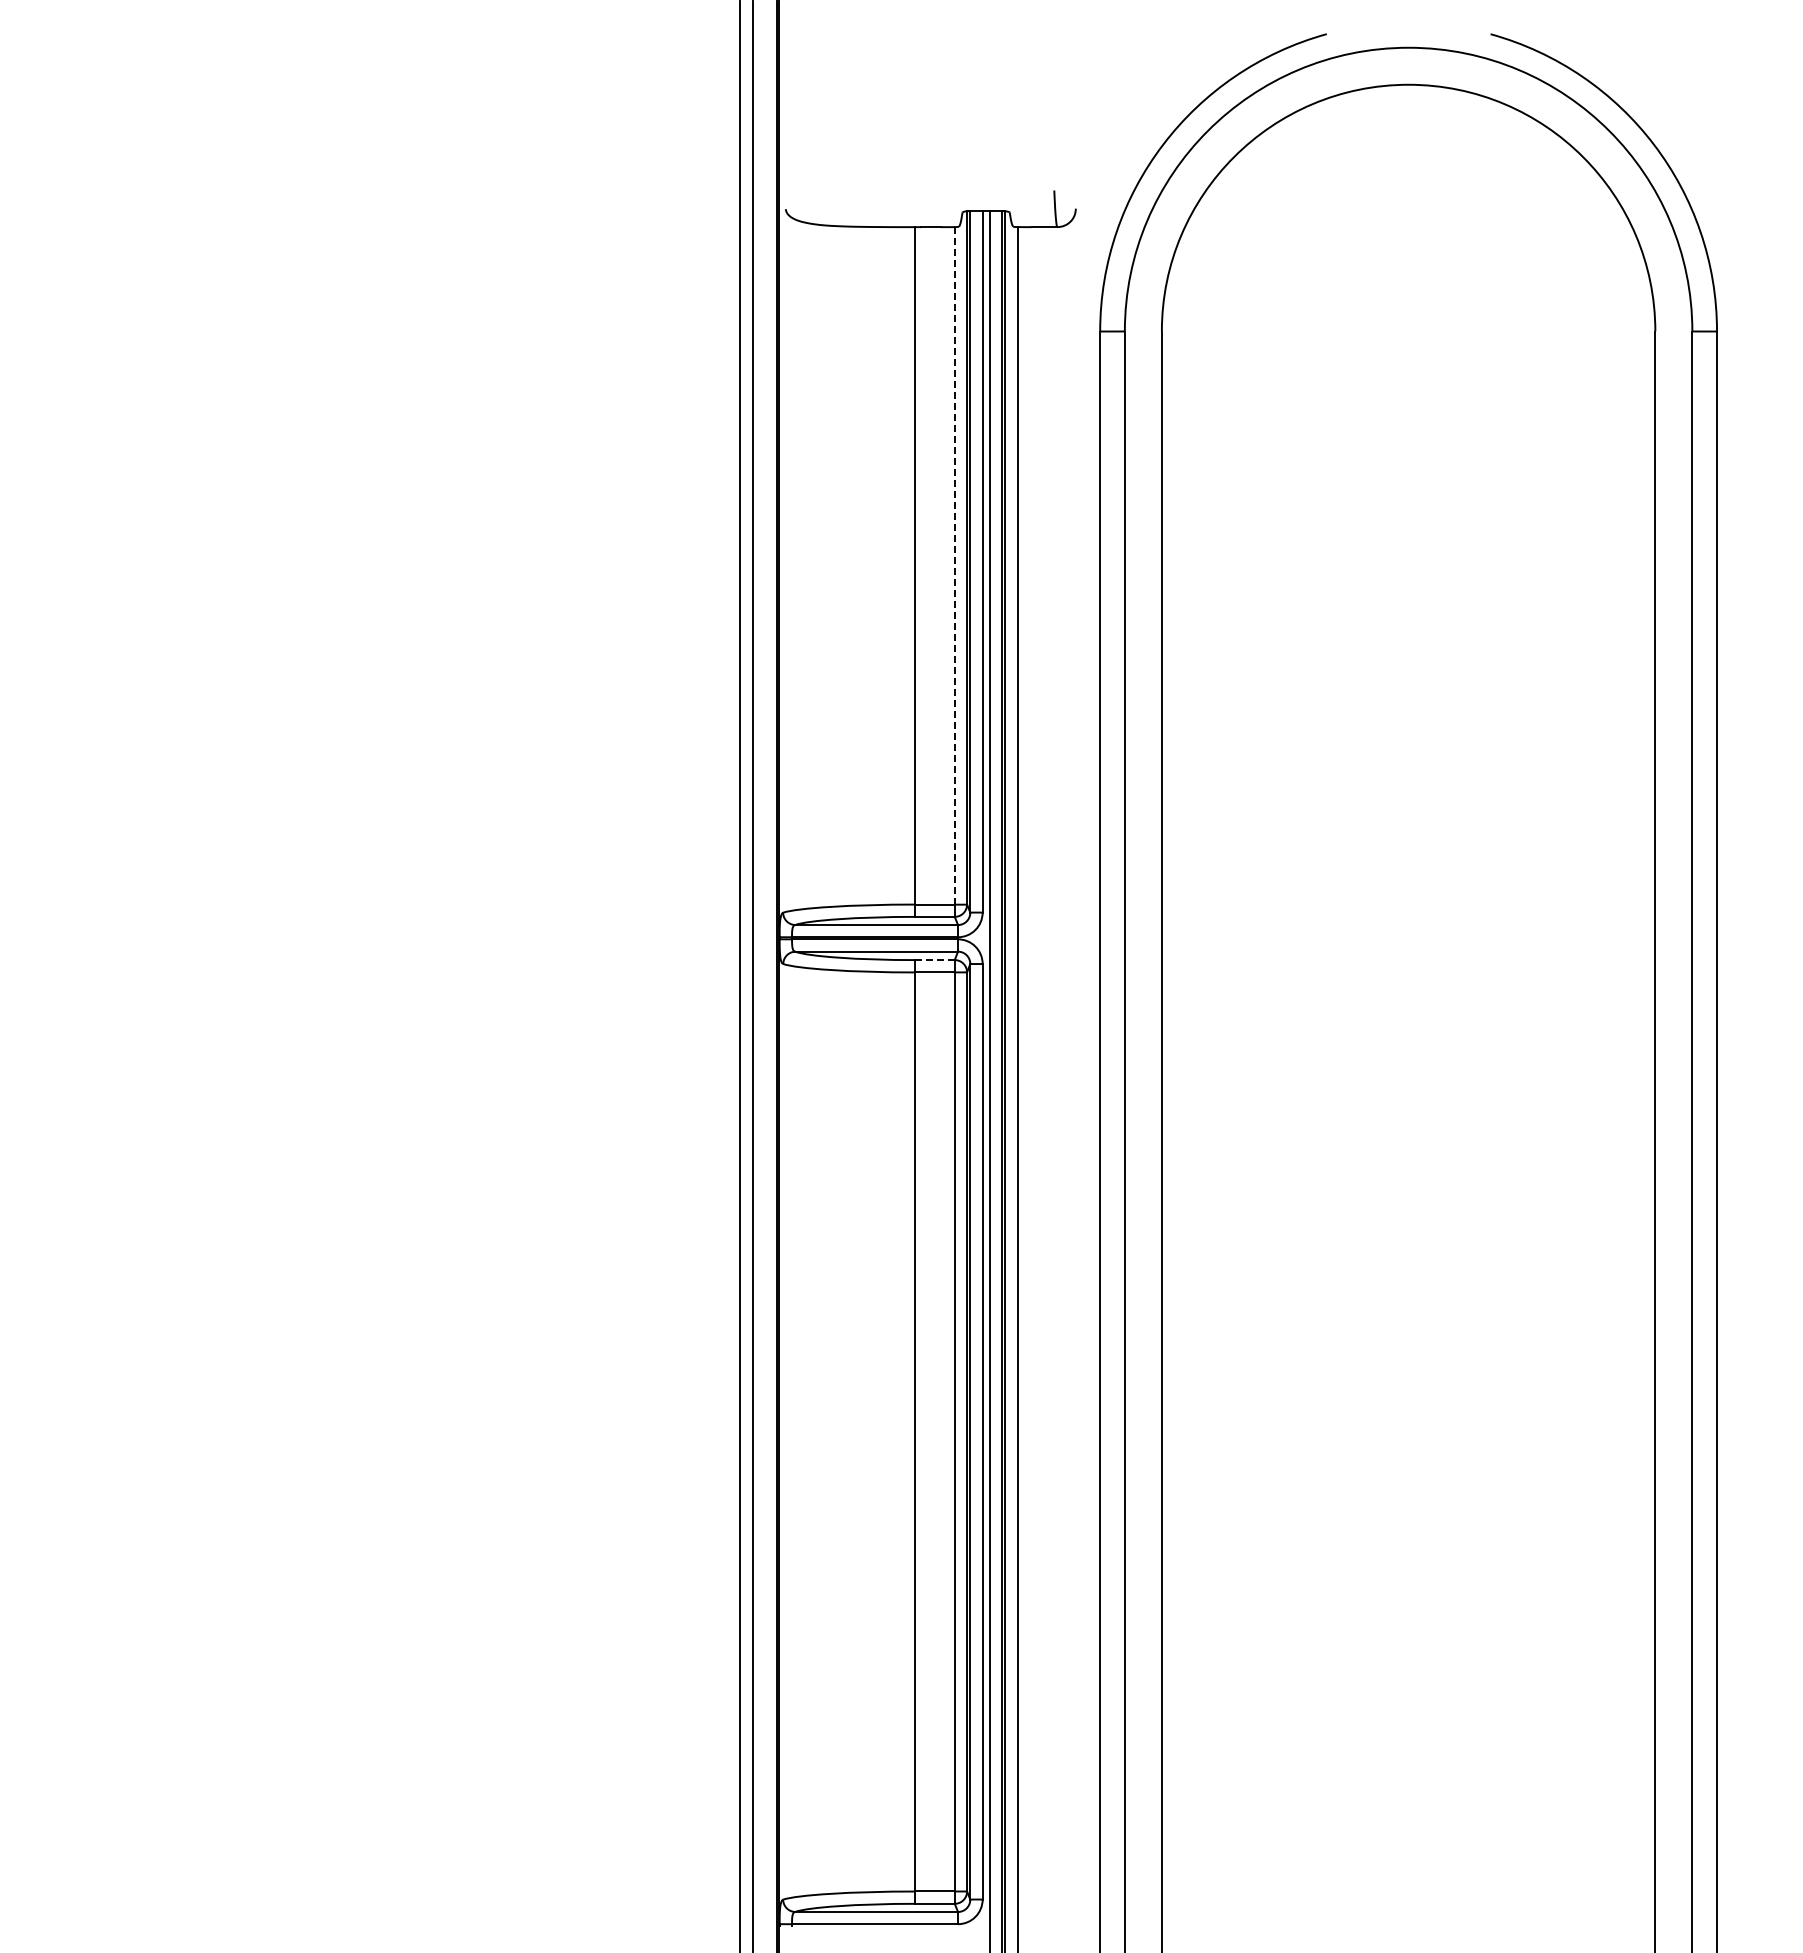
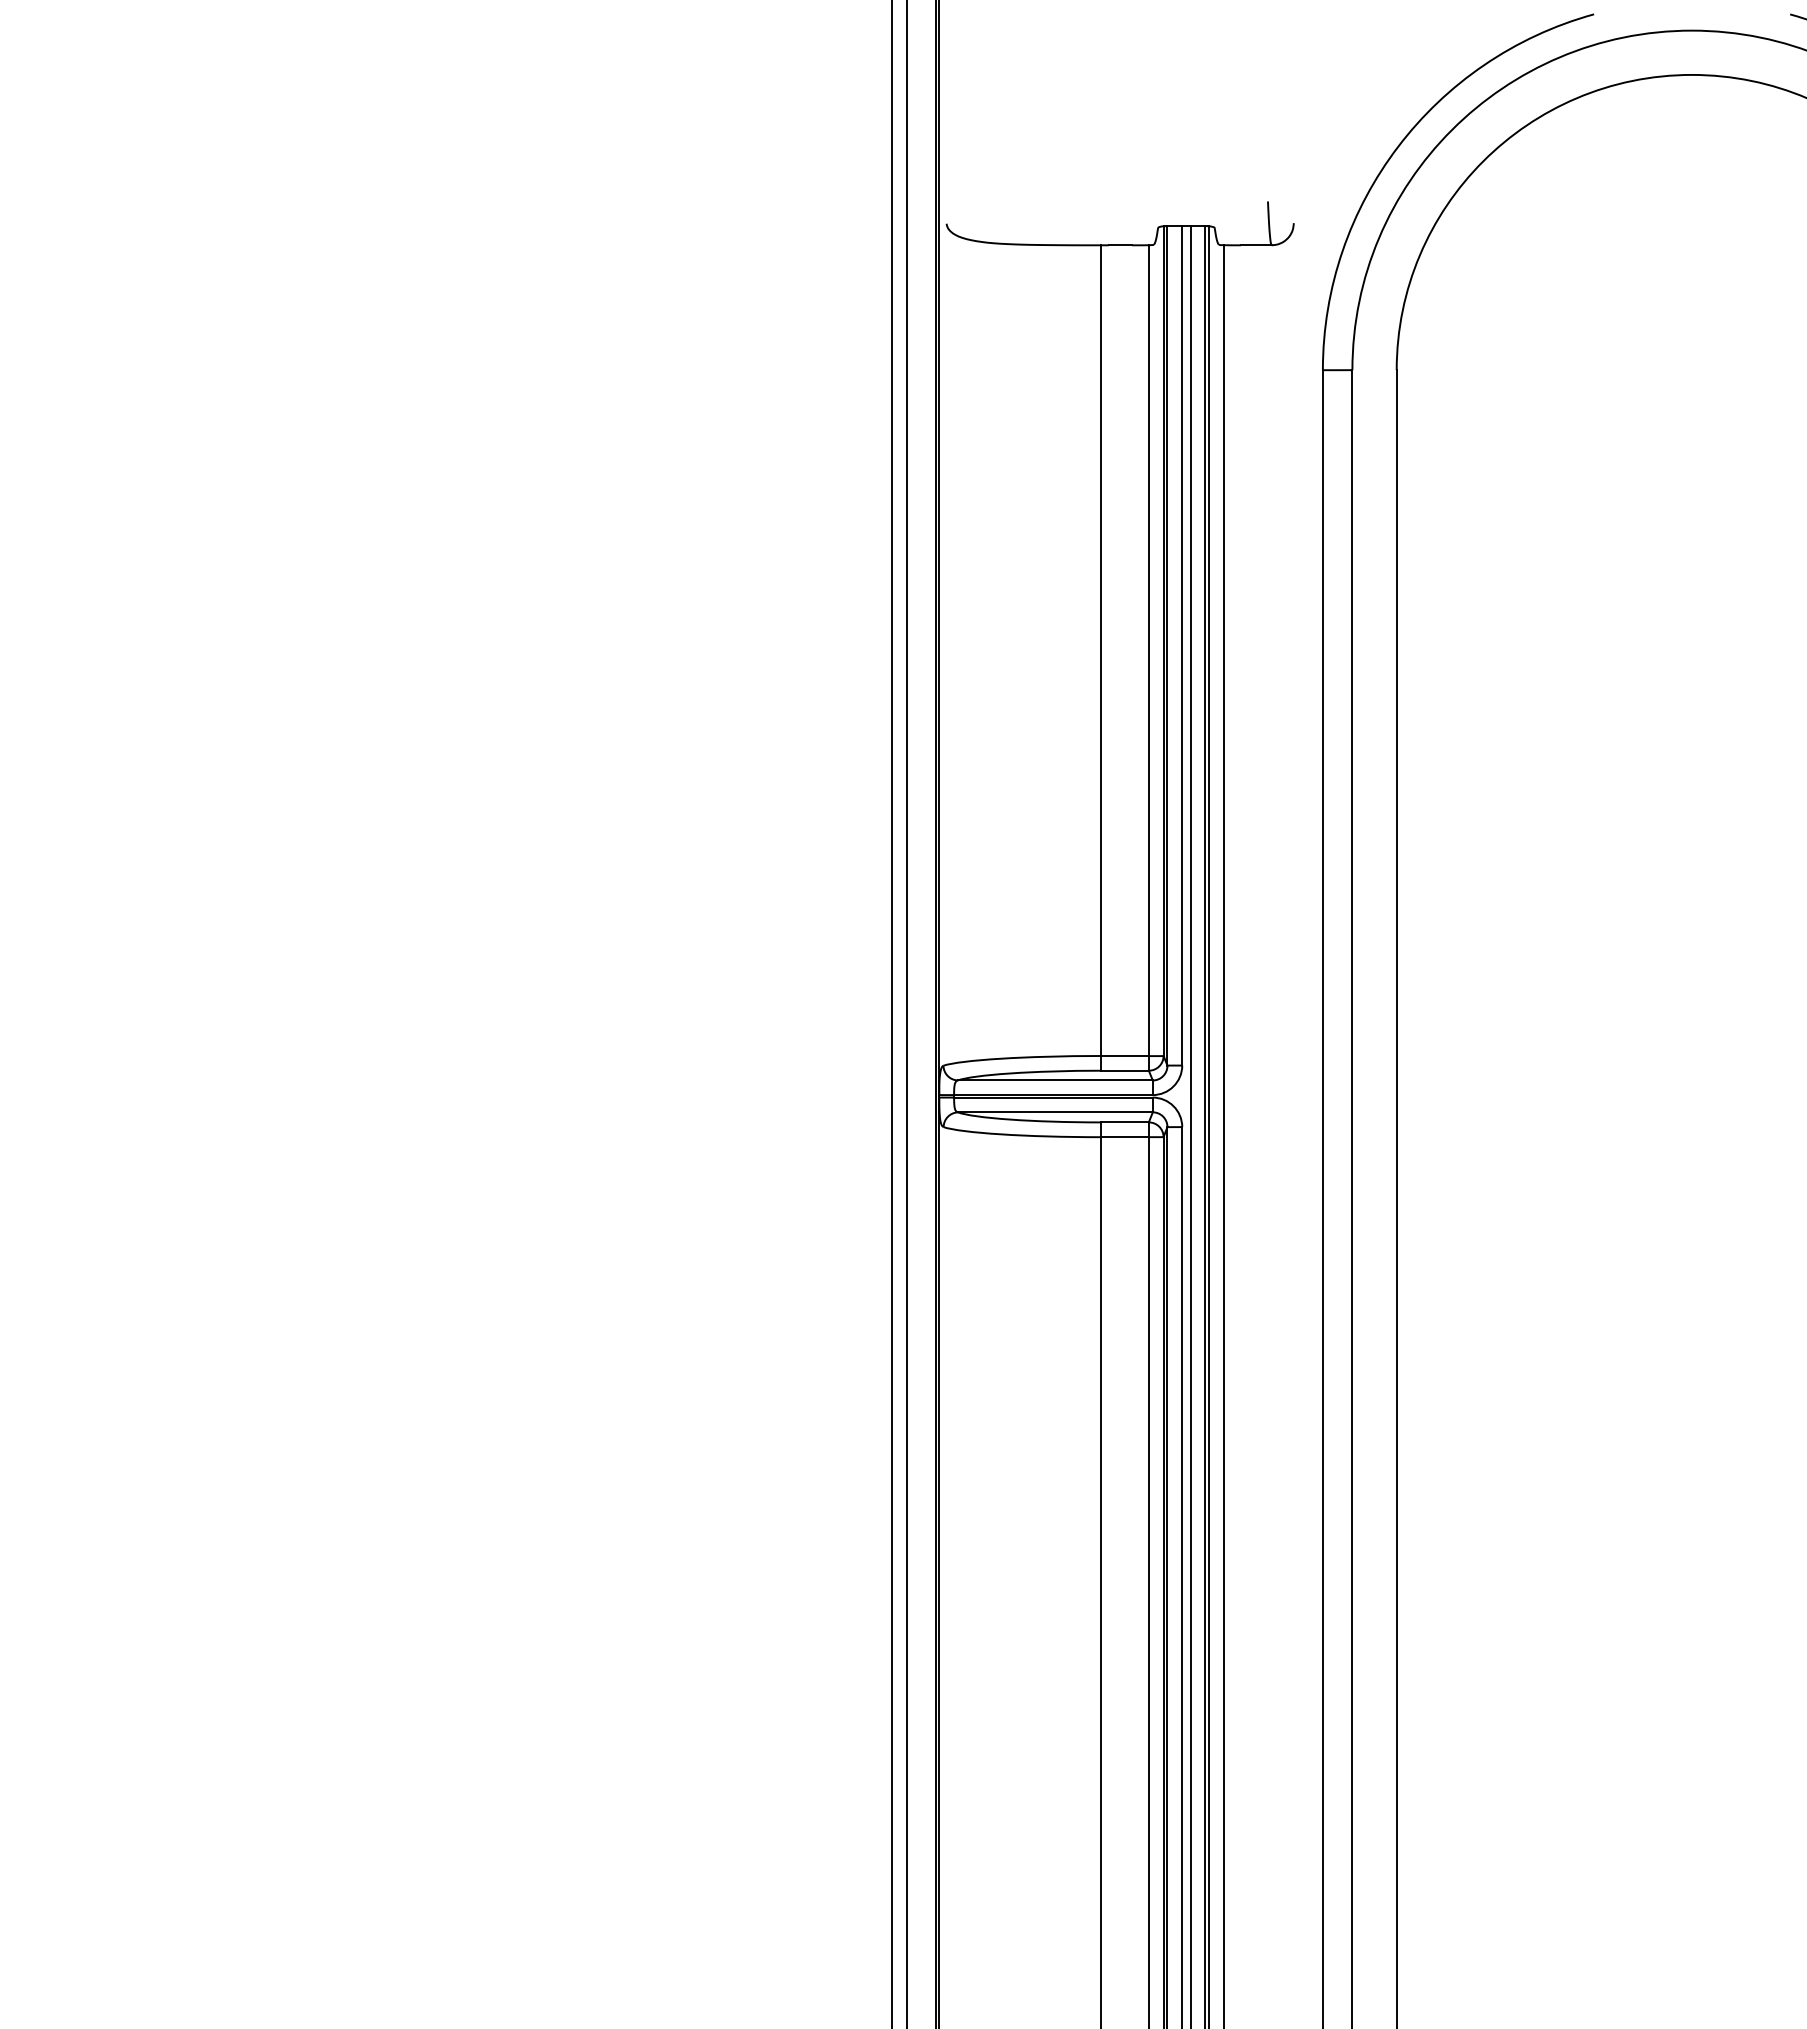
line: (954, 565) -> (1148, 650), dashed -> solid
line: (934, 960) -> (1124, 1122), dashed -> solid

